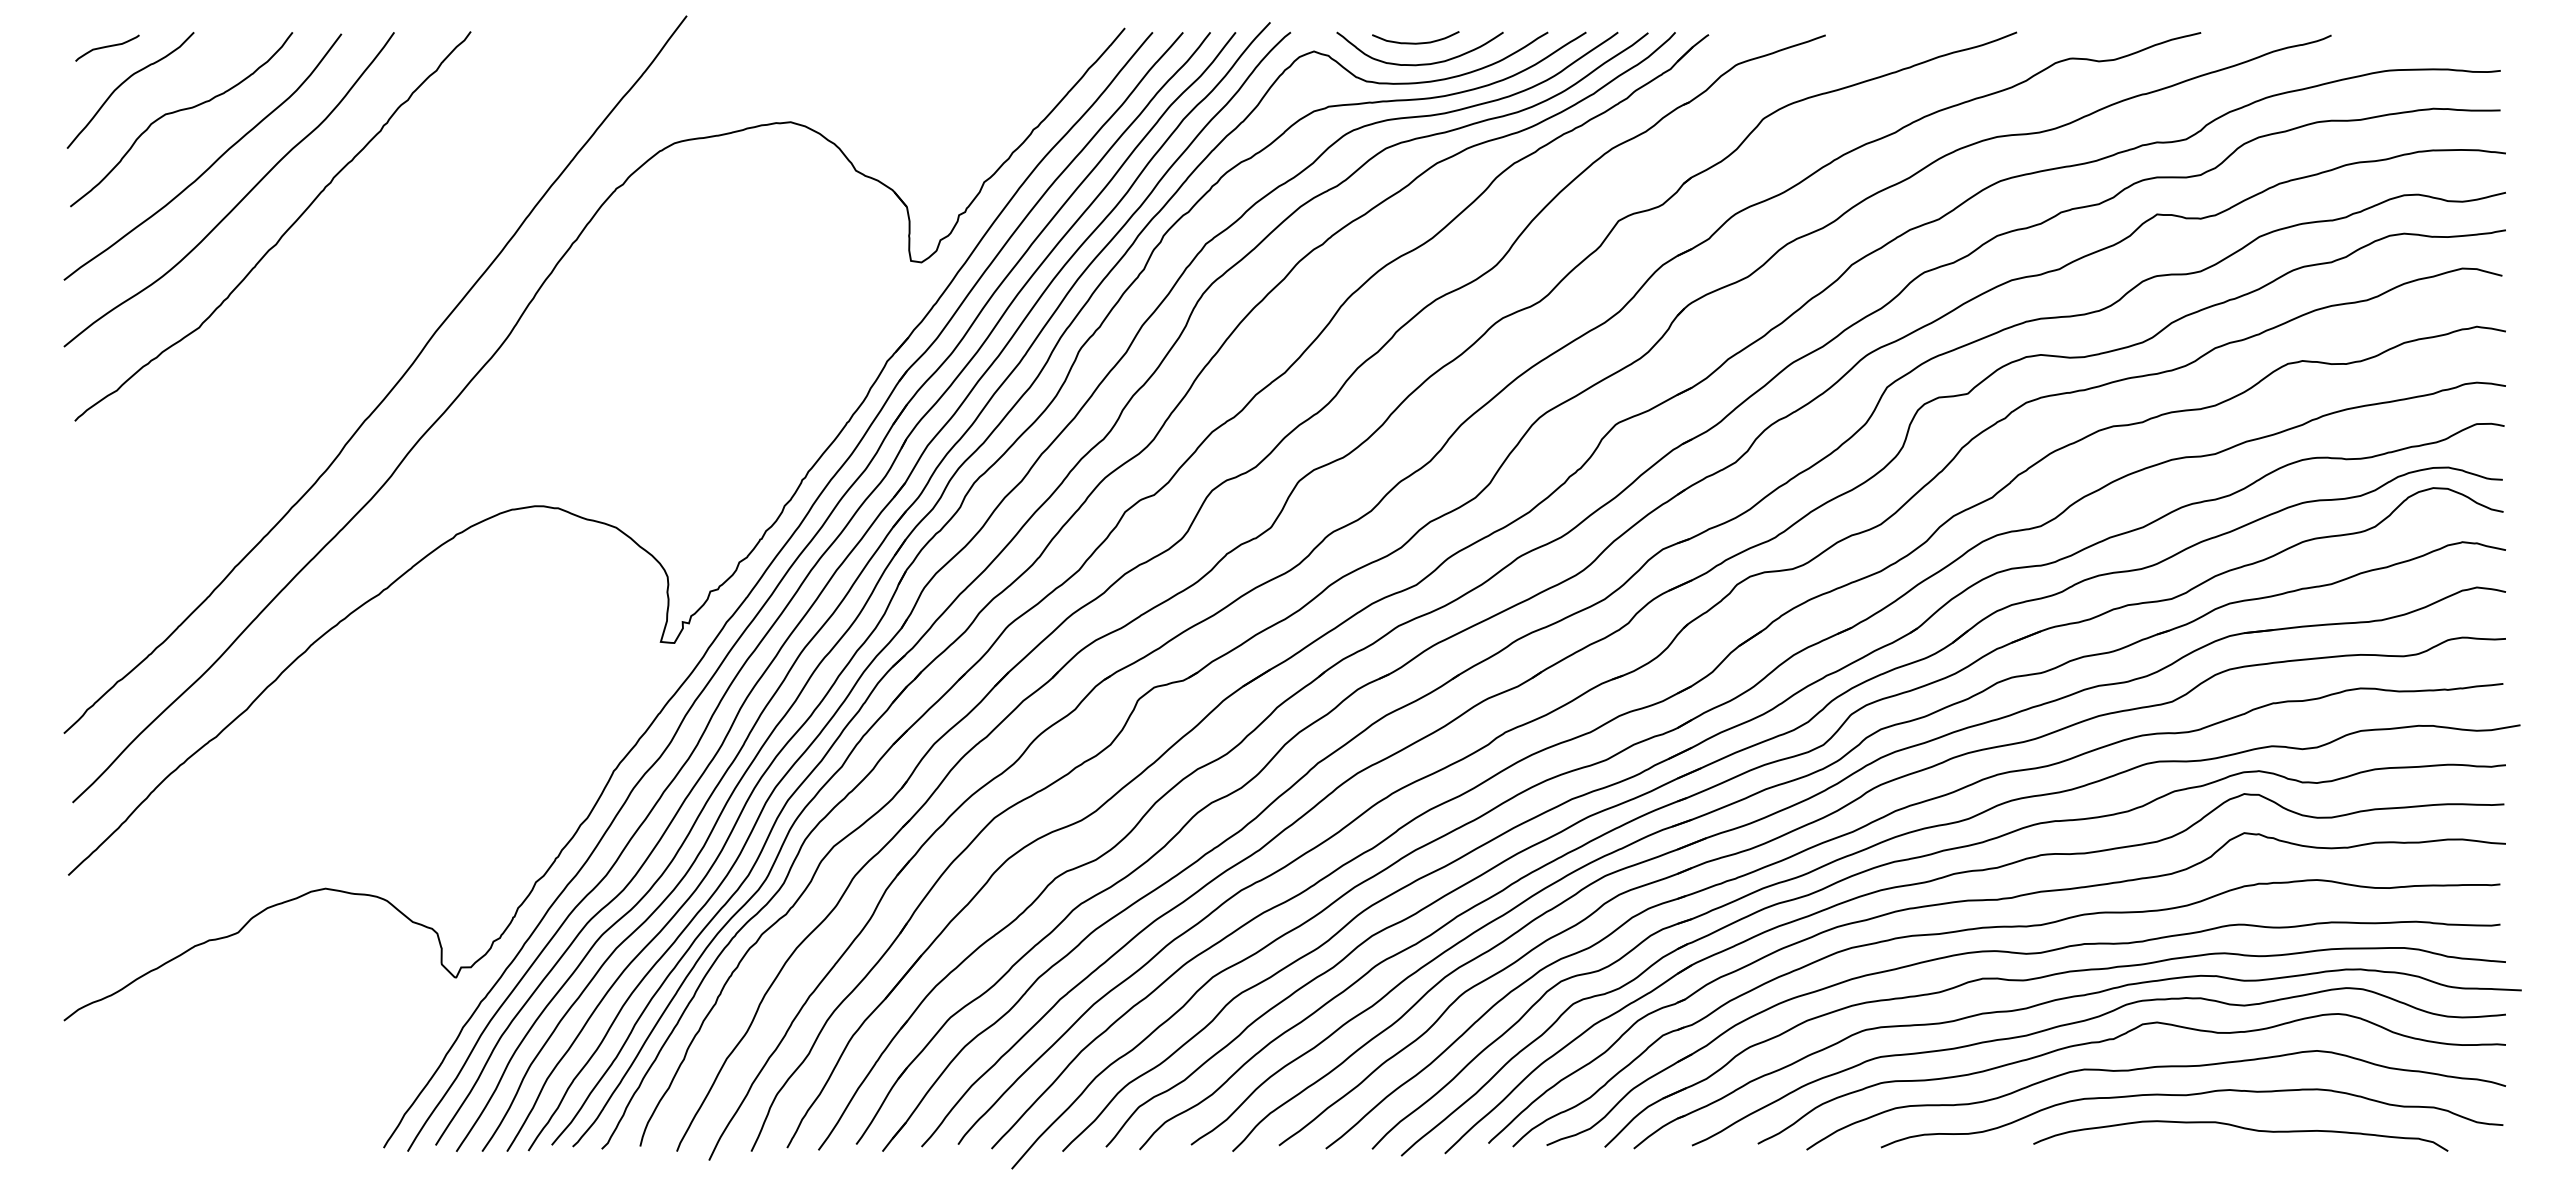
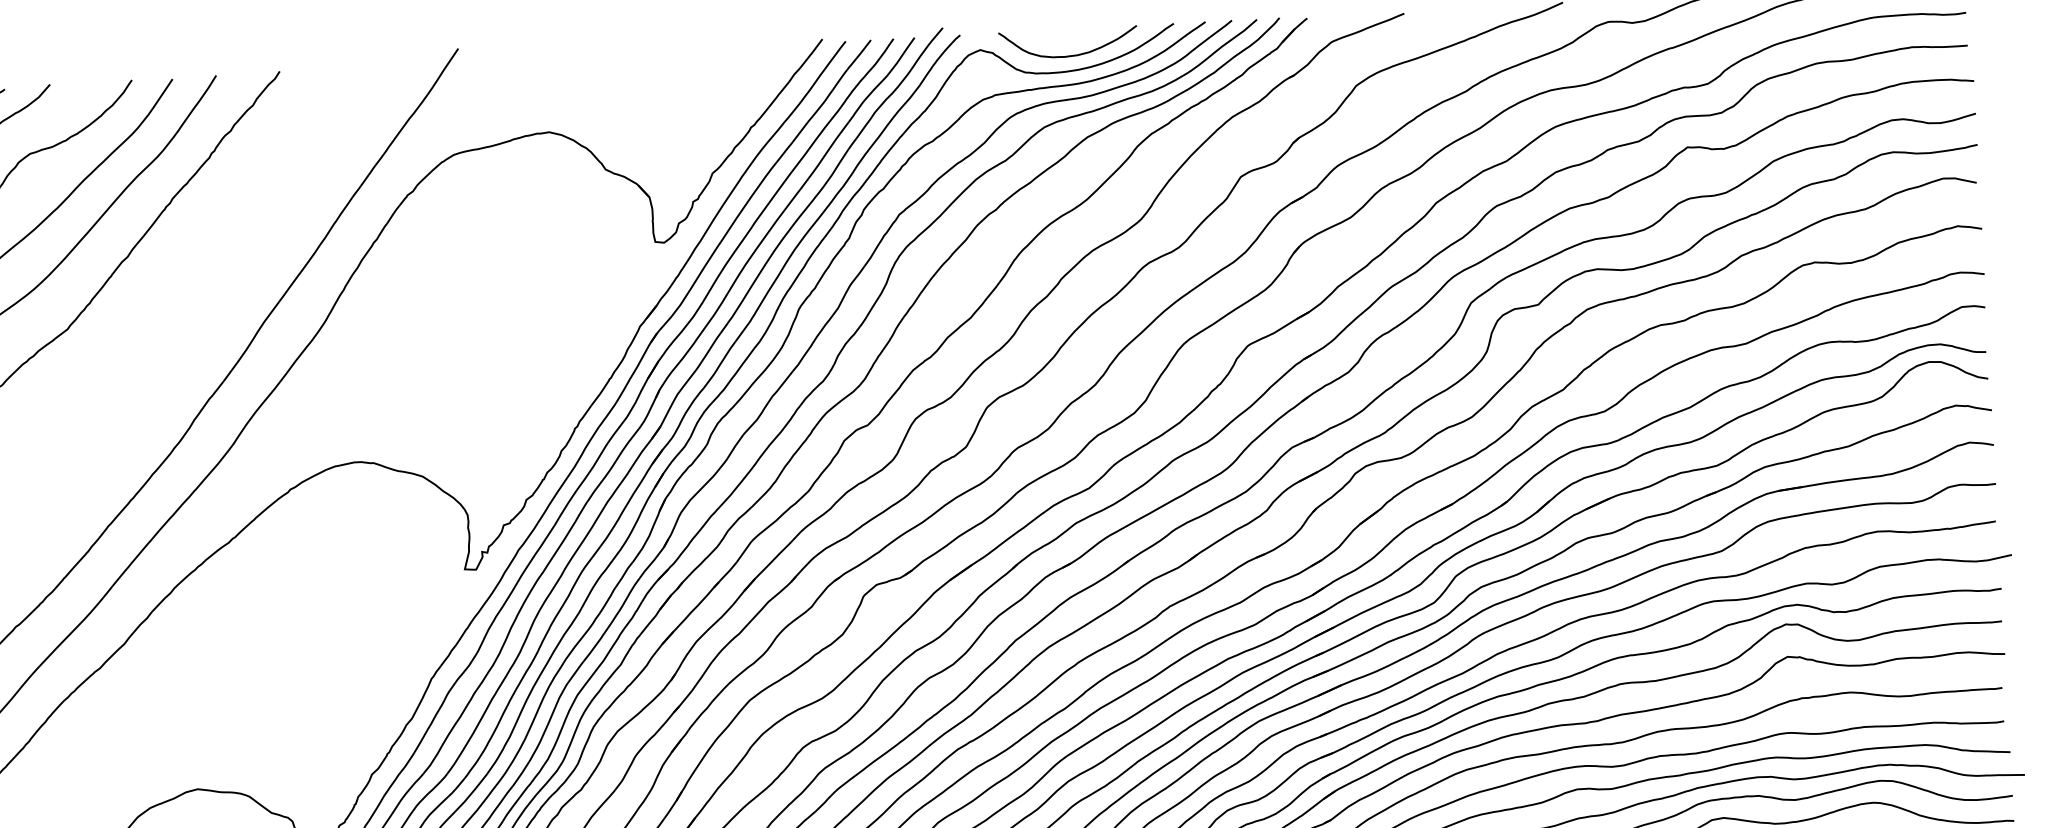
curve: (1415, 42) -> (1064, 38), removed

